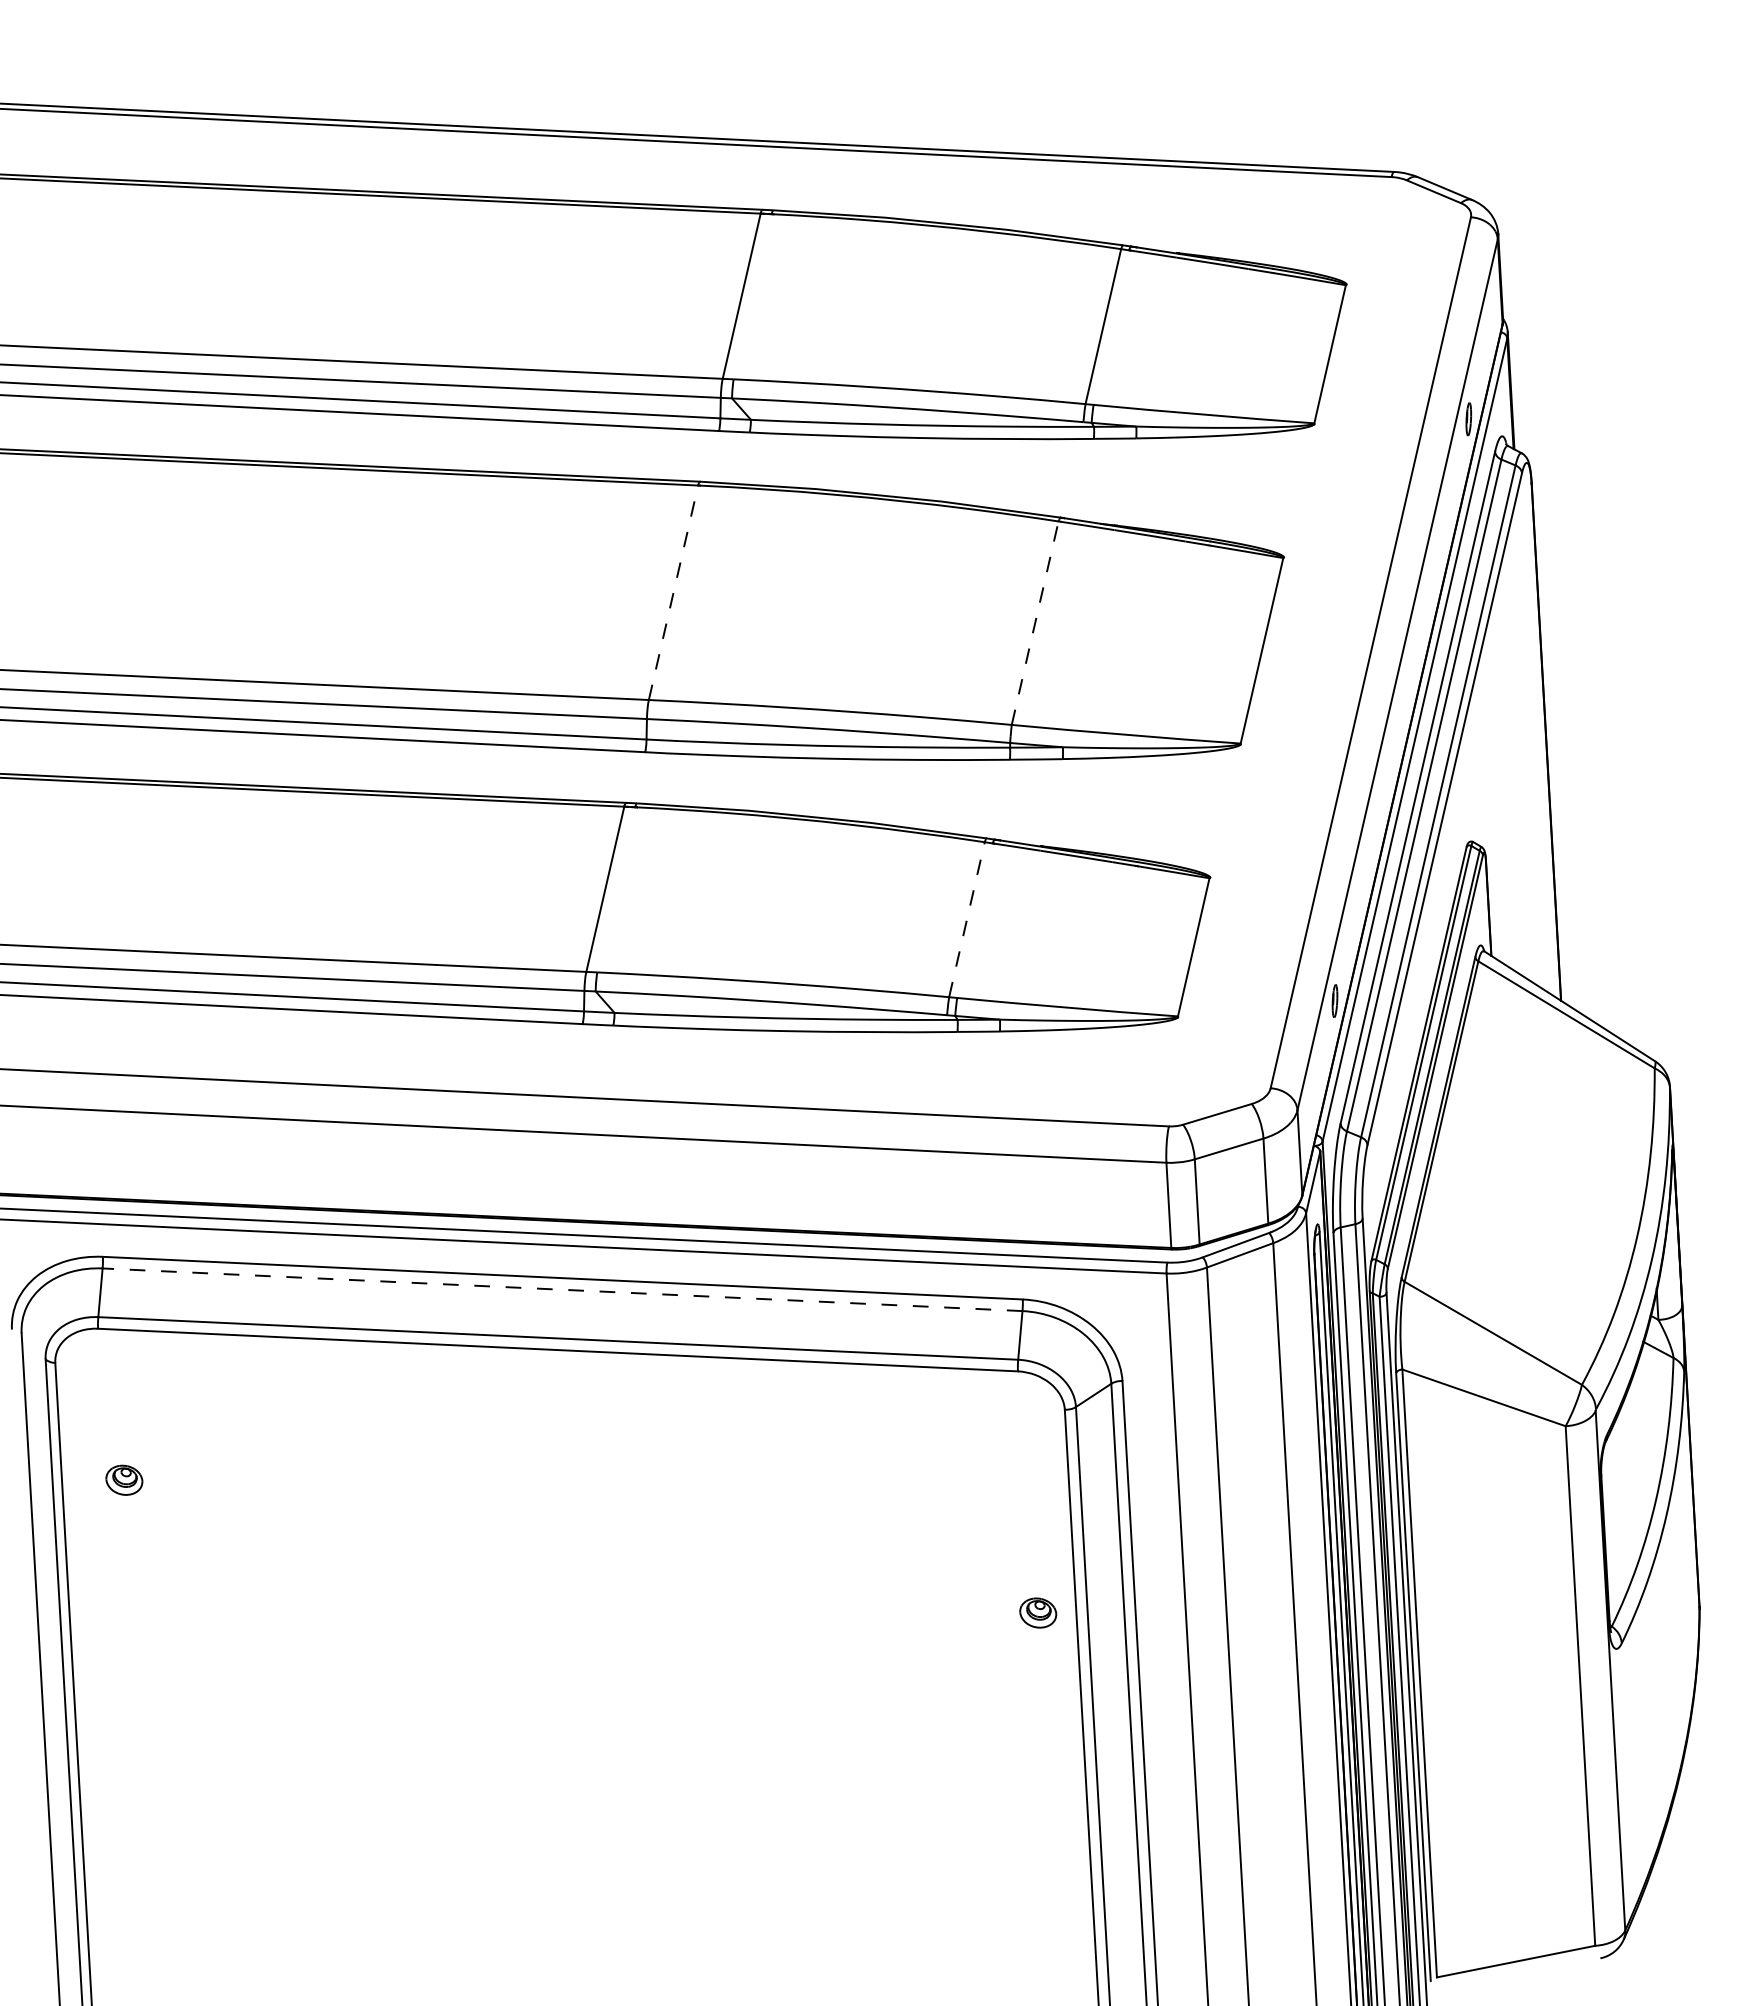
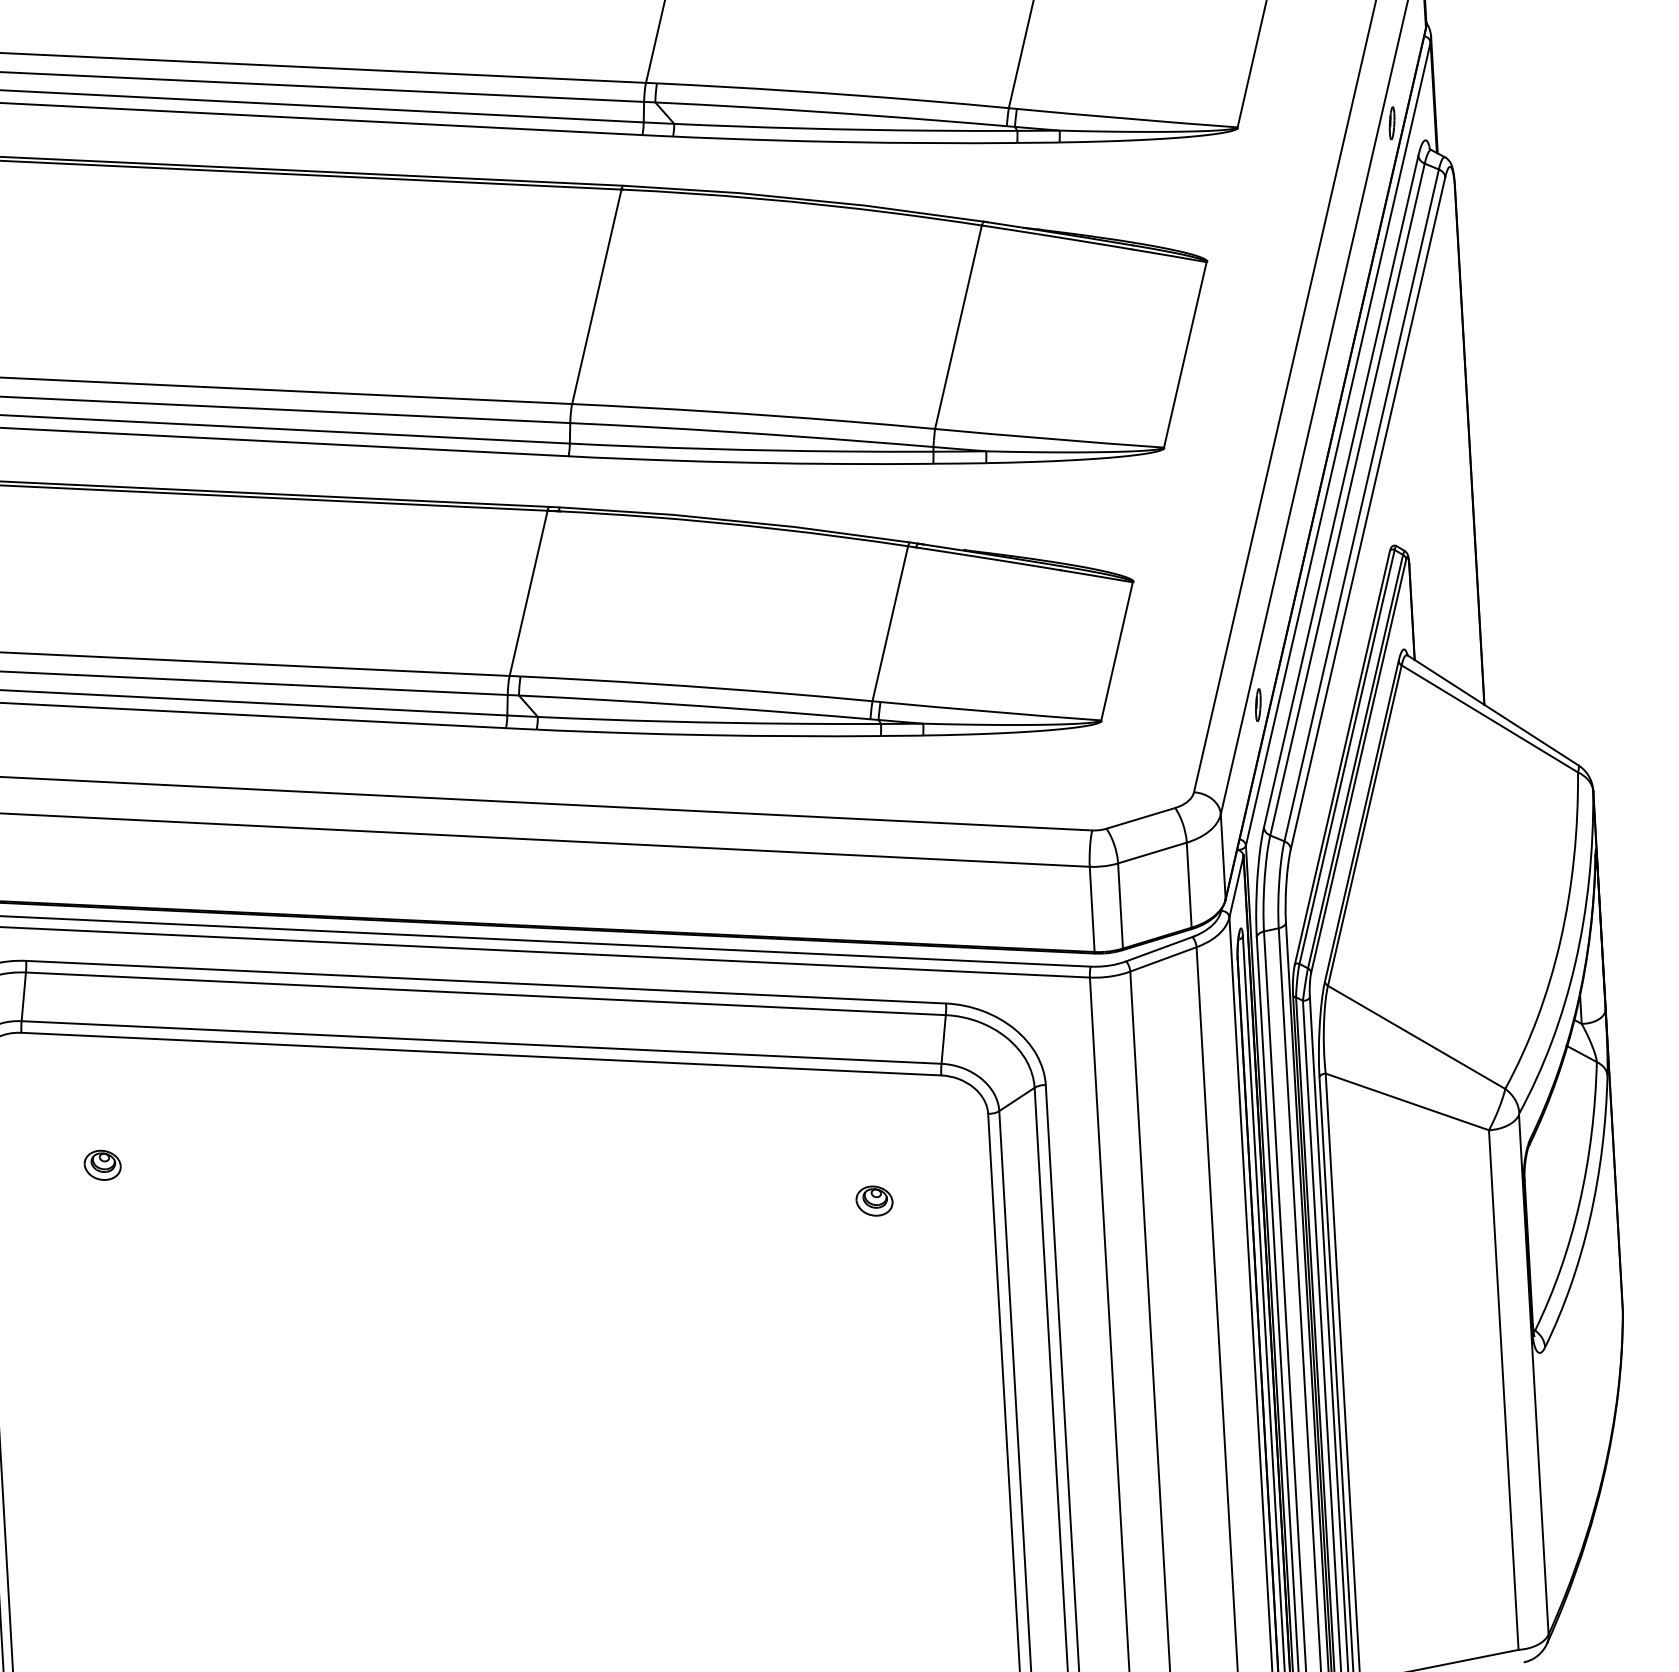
line: (673, 592) -> (596, 296), dashed -> solid
line: (1035, 622) -> (958, 326), dashed -> solid
line: (966, 919) -> (889, 623), dashed -> solid
line: (562, 1289) -> (485, 993), dashed -> solid
part: (124, 1479) -> (102, 1164), moved
part: (1038, 1612) -> (874, 1200), moved

